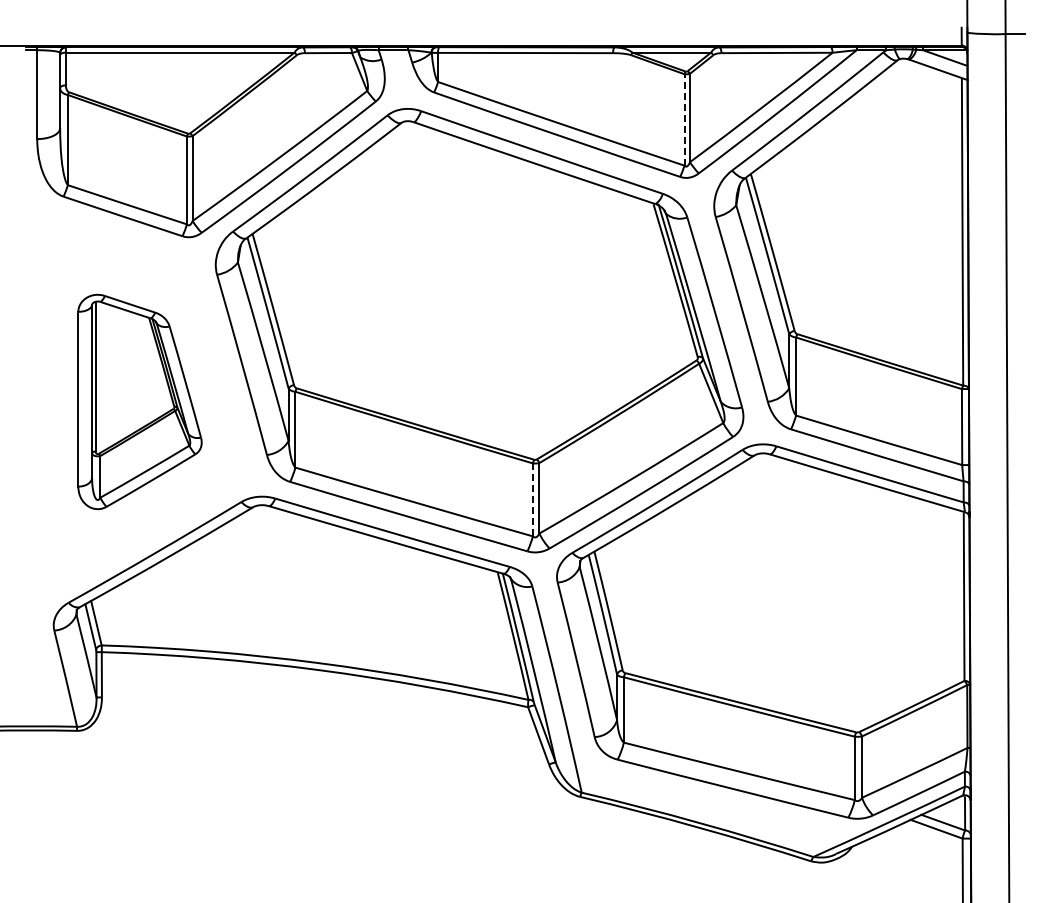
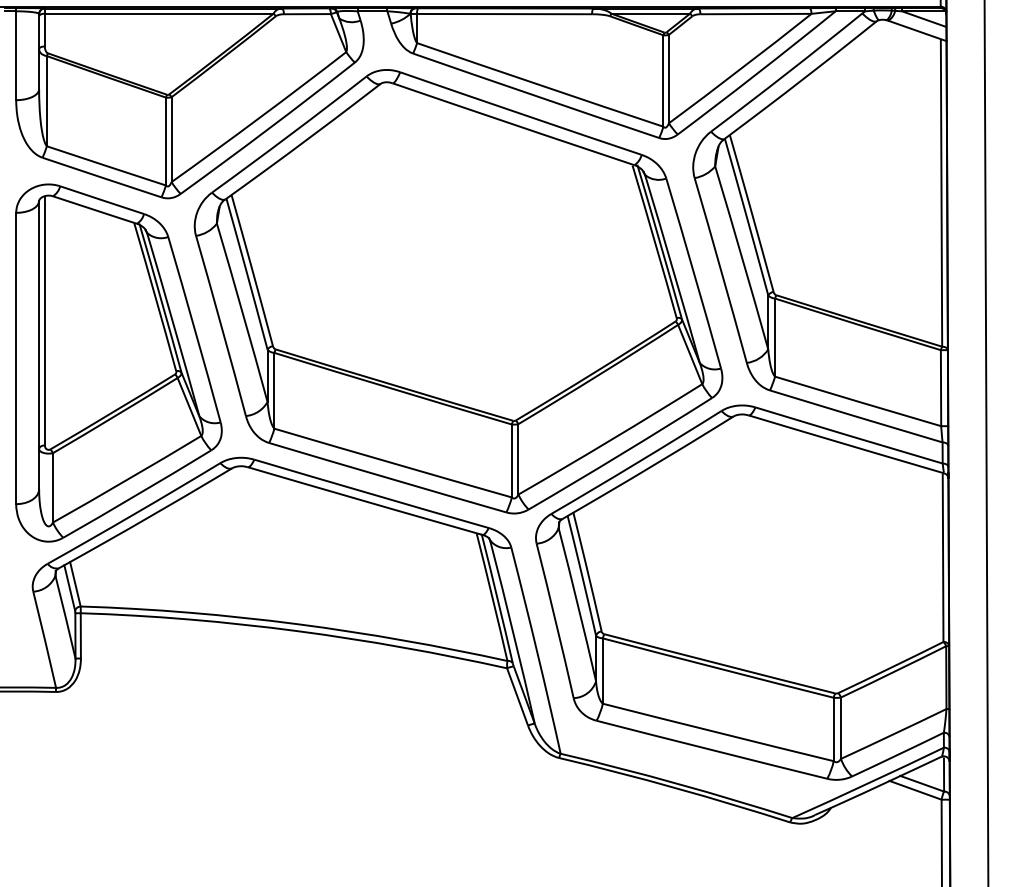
line: (684, 119) -> (663, 80), dashed -> solid
part: (139, 401) -> (118, 362), size x1.67
line: (532, 499) -> (511, 460), dashed -> solid

